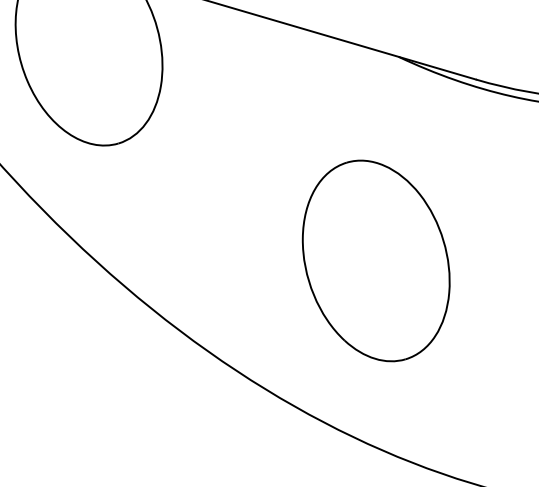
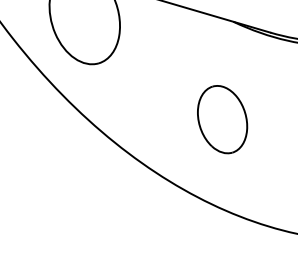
part: (376, 260) -> (222, 119), size x0.7

